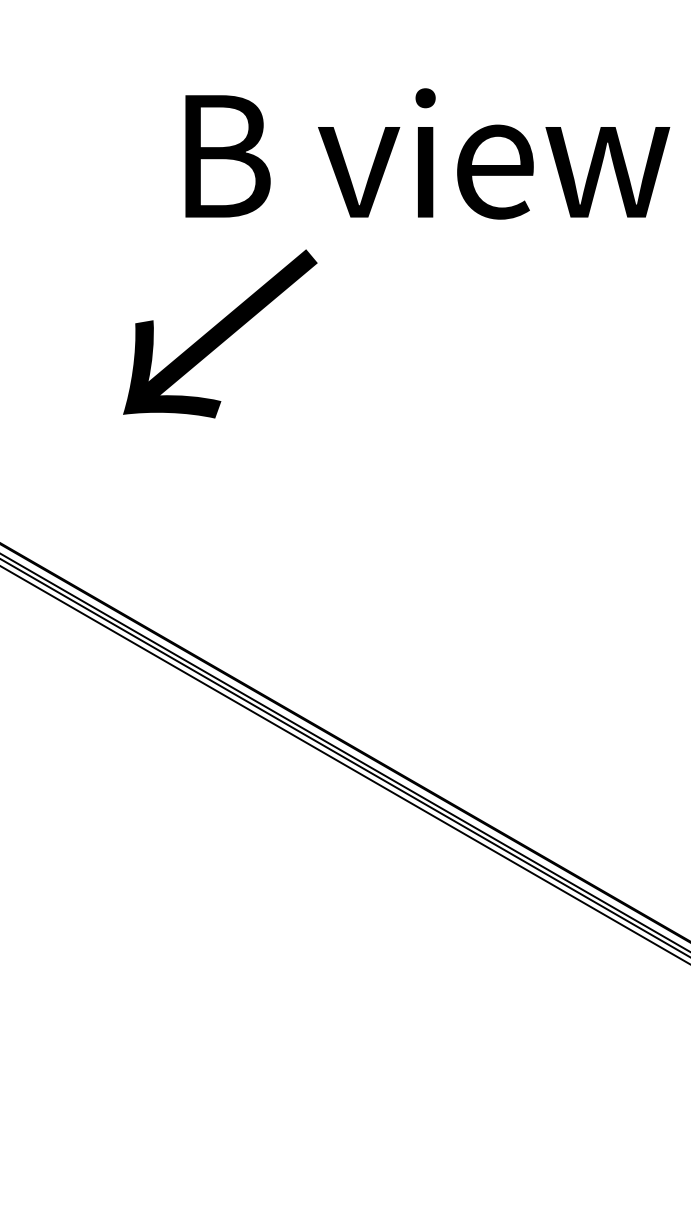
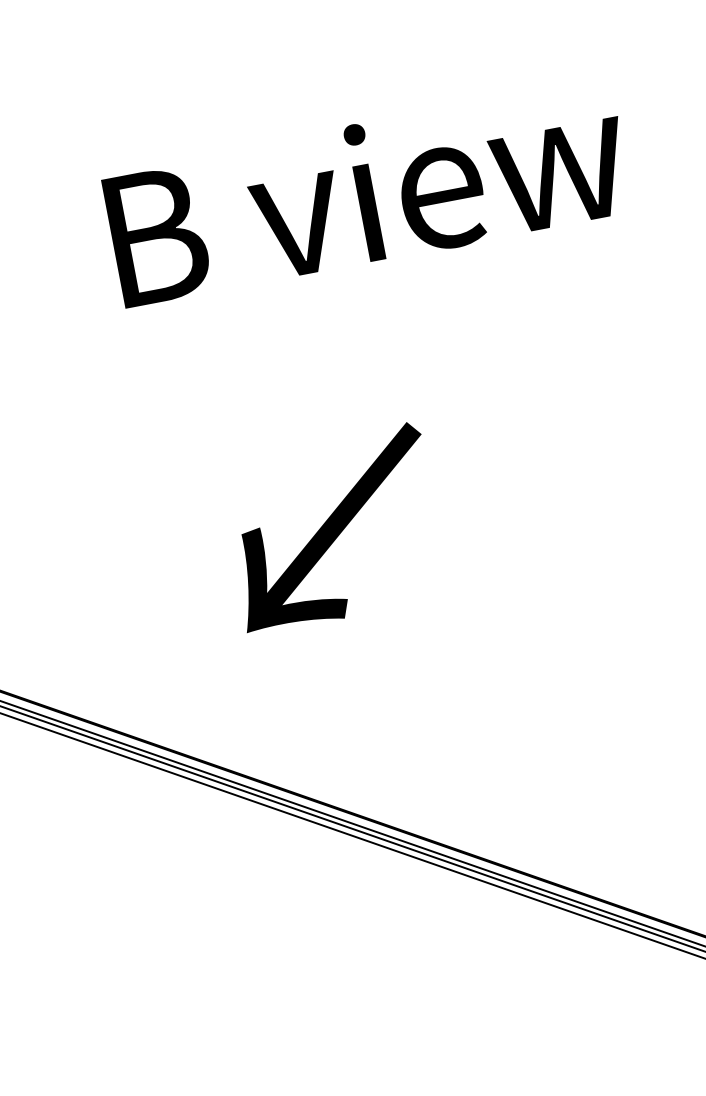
text: (220, 333) -> (333, 527), moved

